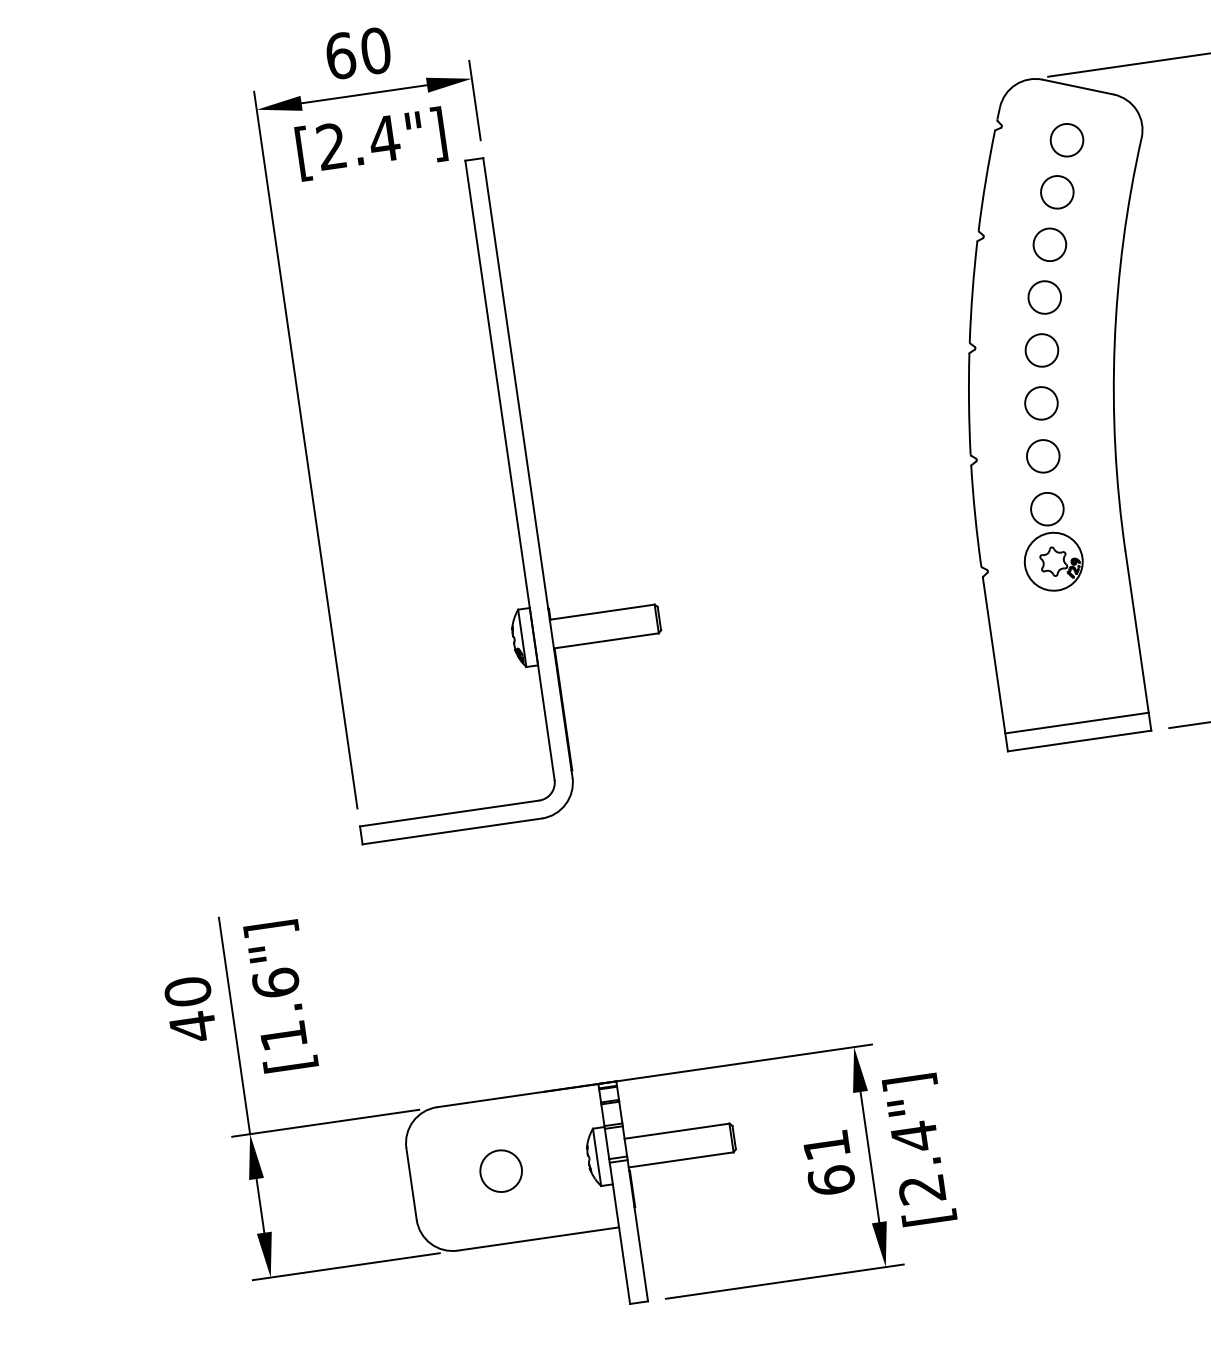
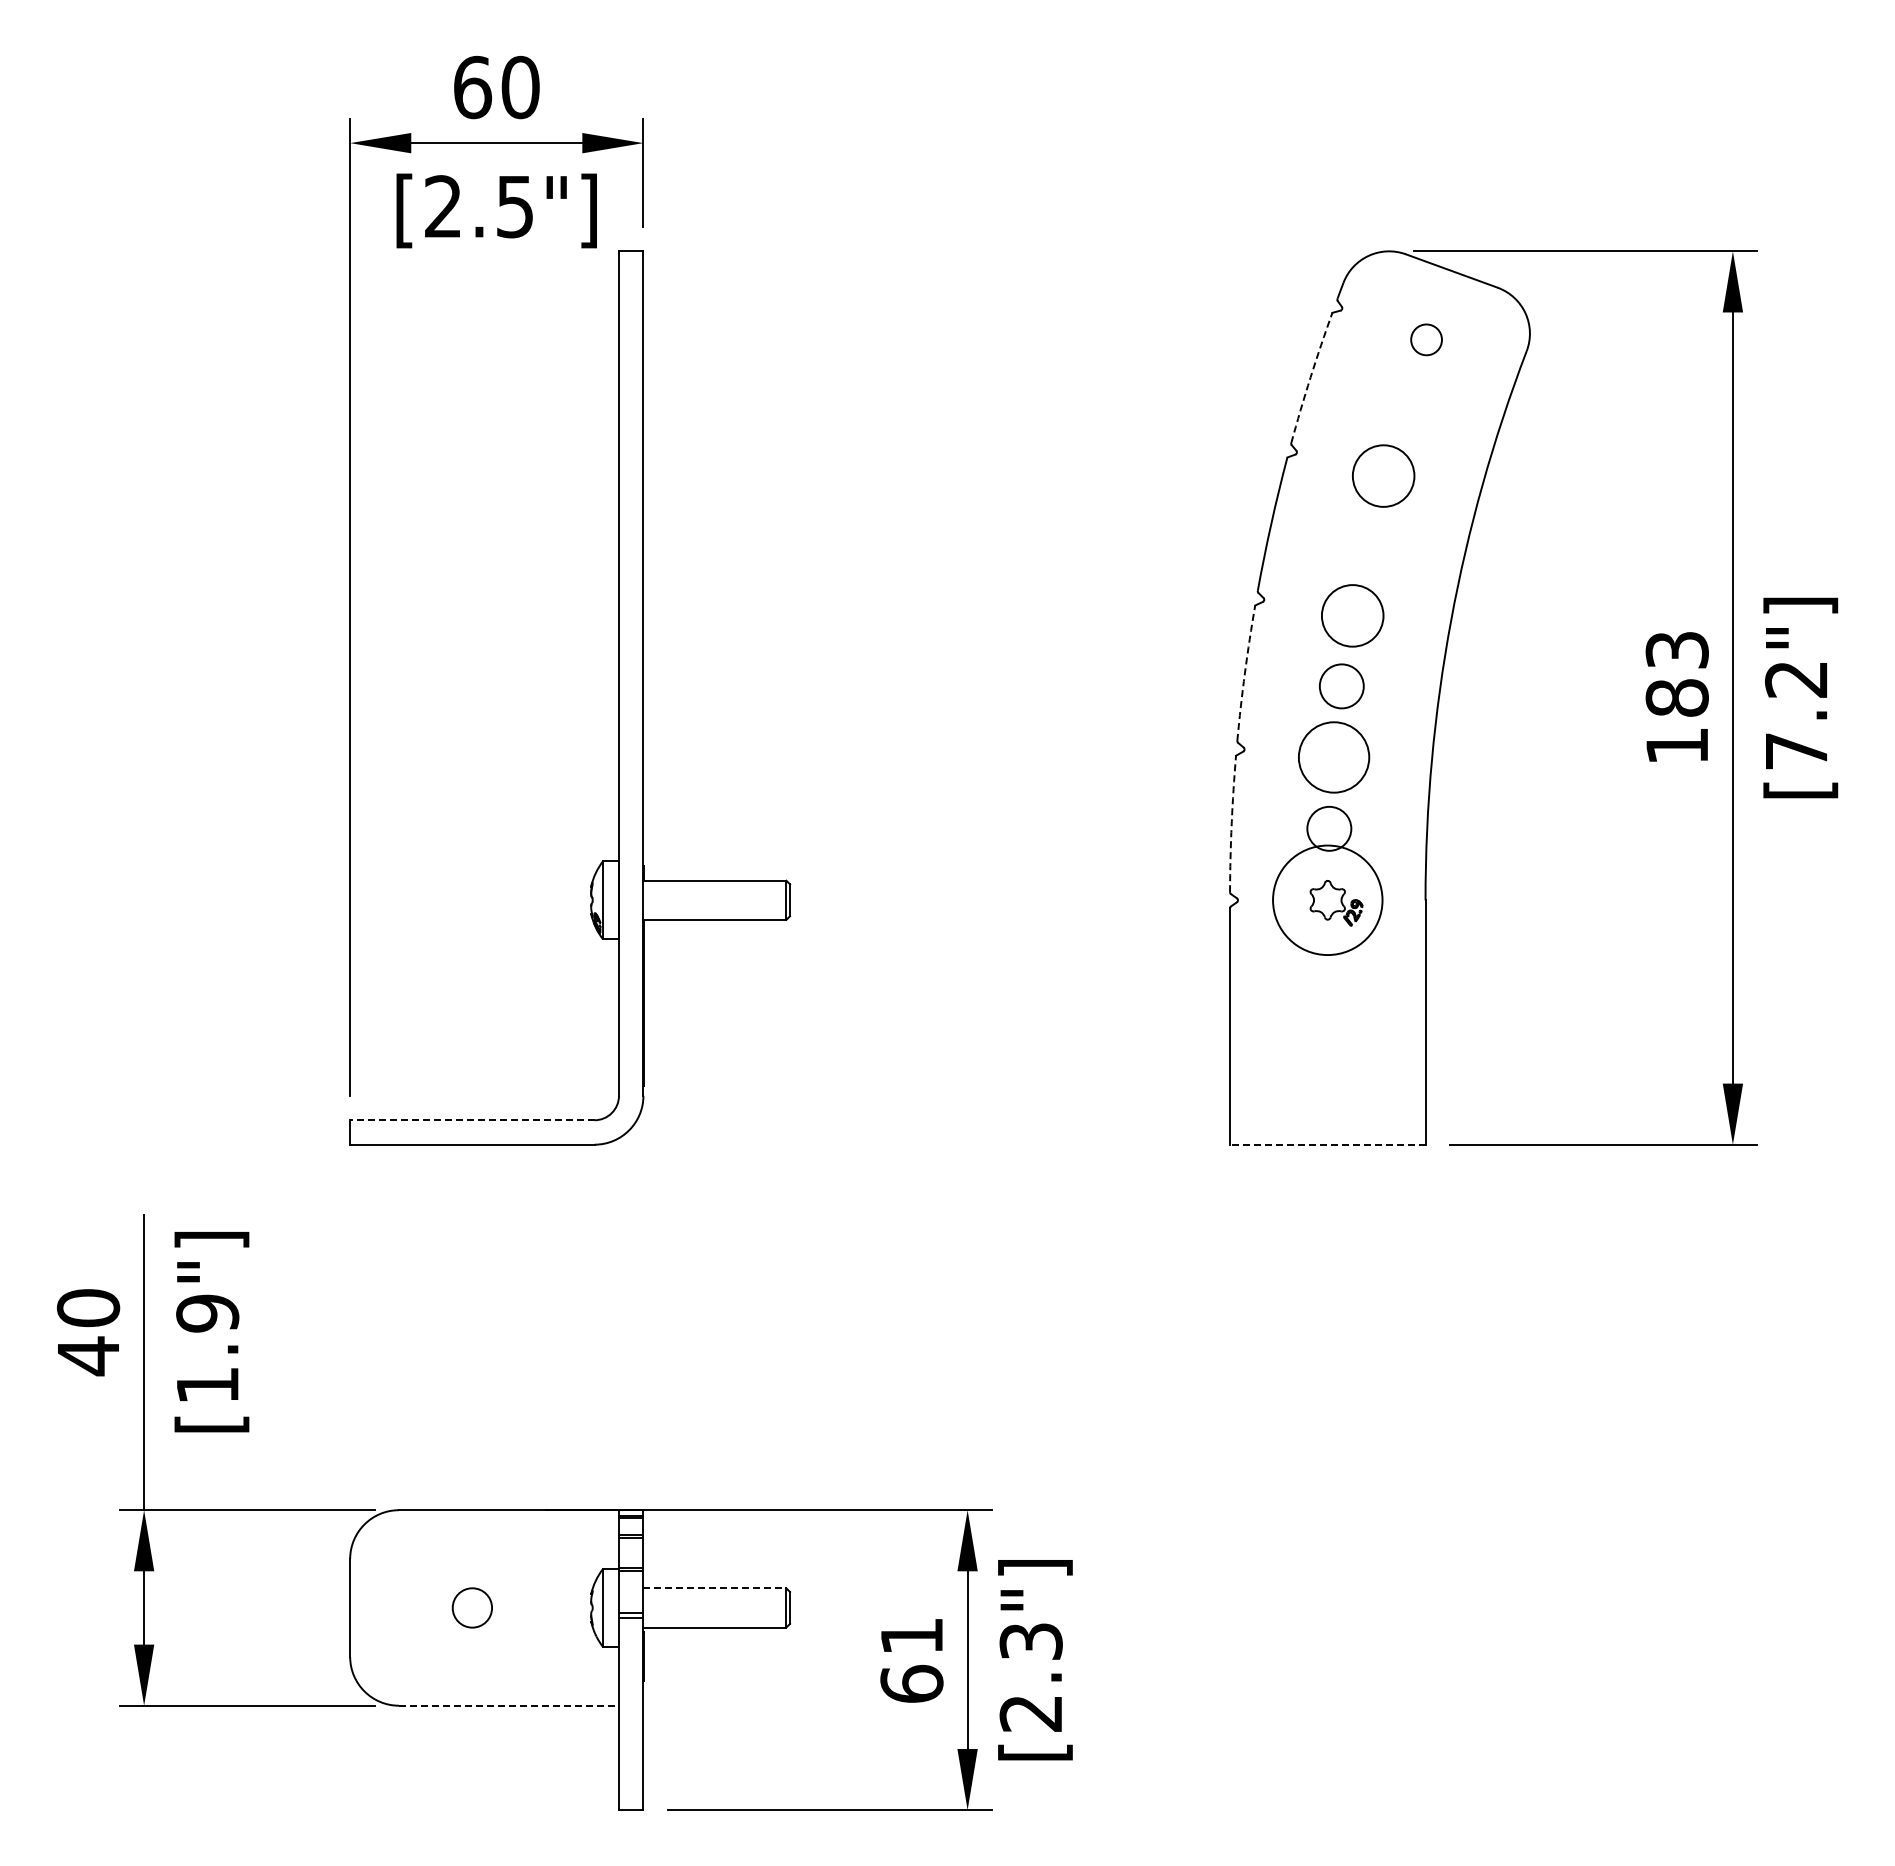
text: (384, 139) -> (515, 207), [2.4"] -> [2.5"]
circle: (1066, 140) -> (1426, 339), size x0.7
arc: (985, 180) -> (1310, 377), solid -> dashed
circle: (1057, 192) -> (1403, 407), removed
circle: (1049, 245) -> (1383, 476), size x1.4
circle: (1044, 297) -> (1366, 545), removed
circle: (1041, 350) -> (1352, 615), size x1.4
arc: (968, 404) -> (1244, 673), solid -> dashed
circle: (1042, 456) -> (1333, 757), size x1.6
arc: (975, 515) -> (1231, 823), solid -> dashed
circle: (1053, 561) -> (1327, 900), size x1.4
line: (1076, 723) -> (1327, 1120), removed
line: (1079, 740) -> (1327, 1144), solid -> dashed
line: (449, 813) -> (471, 1120), solid -> dashed
text: (275, 983) -> (207, 1313), [1.6"] -> [1.9"]
line: (677, 1131) -> (715, 1588), solid -> dashed
text: (914, 1136) -> (1030, 1641), [2.4"] -> [2.3"]
circle: (501, 1170) -> (472, 1607), size x0.7
line: (538, 1238) -> (509, 1705), solid -> dashed

